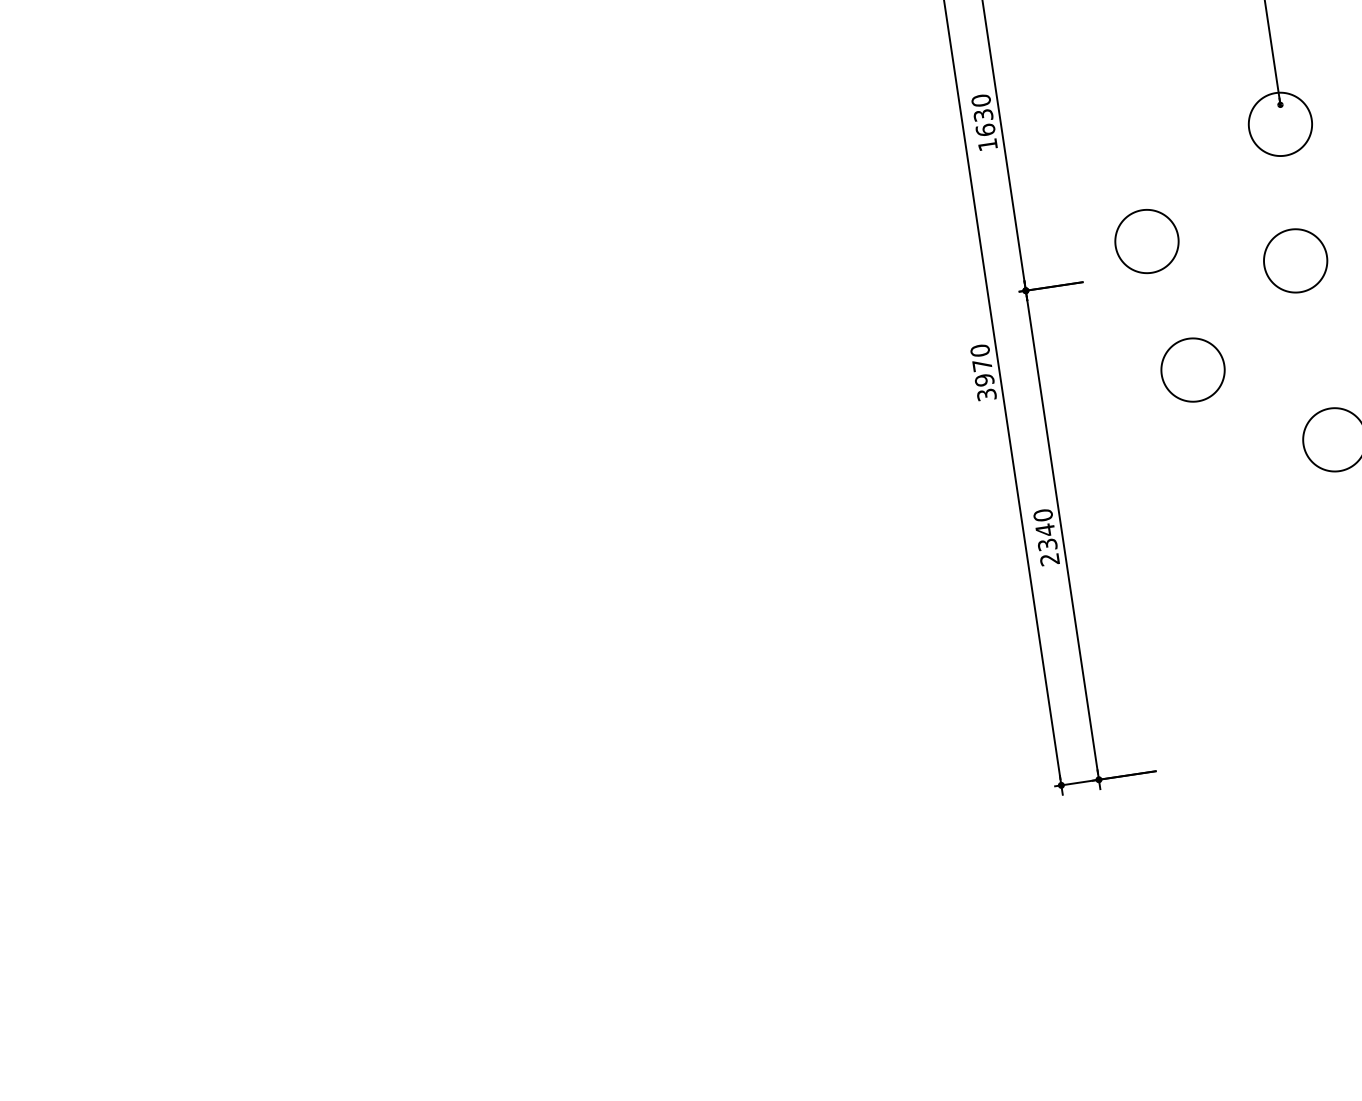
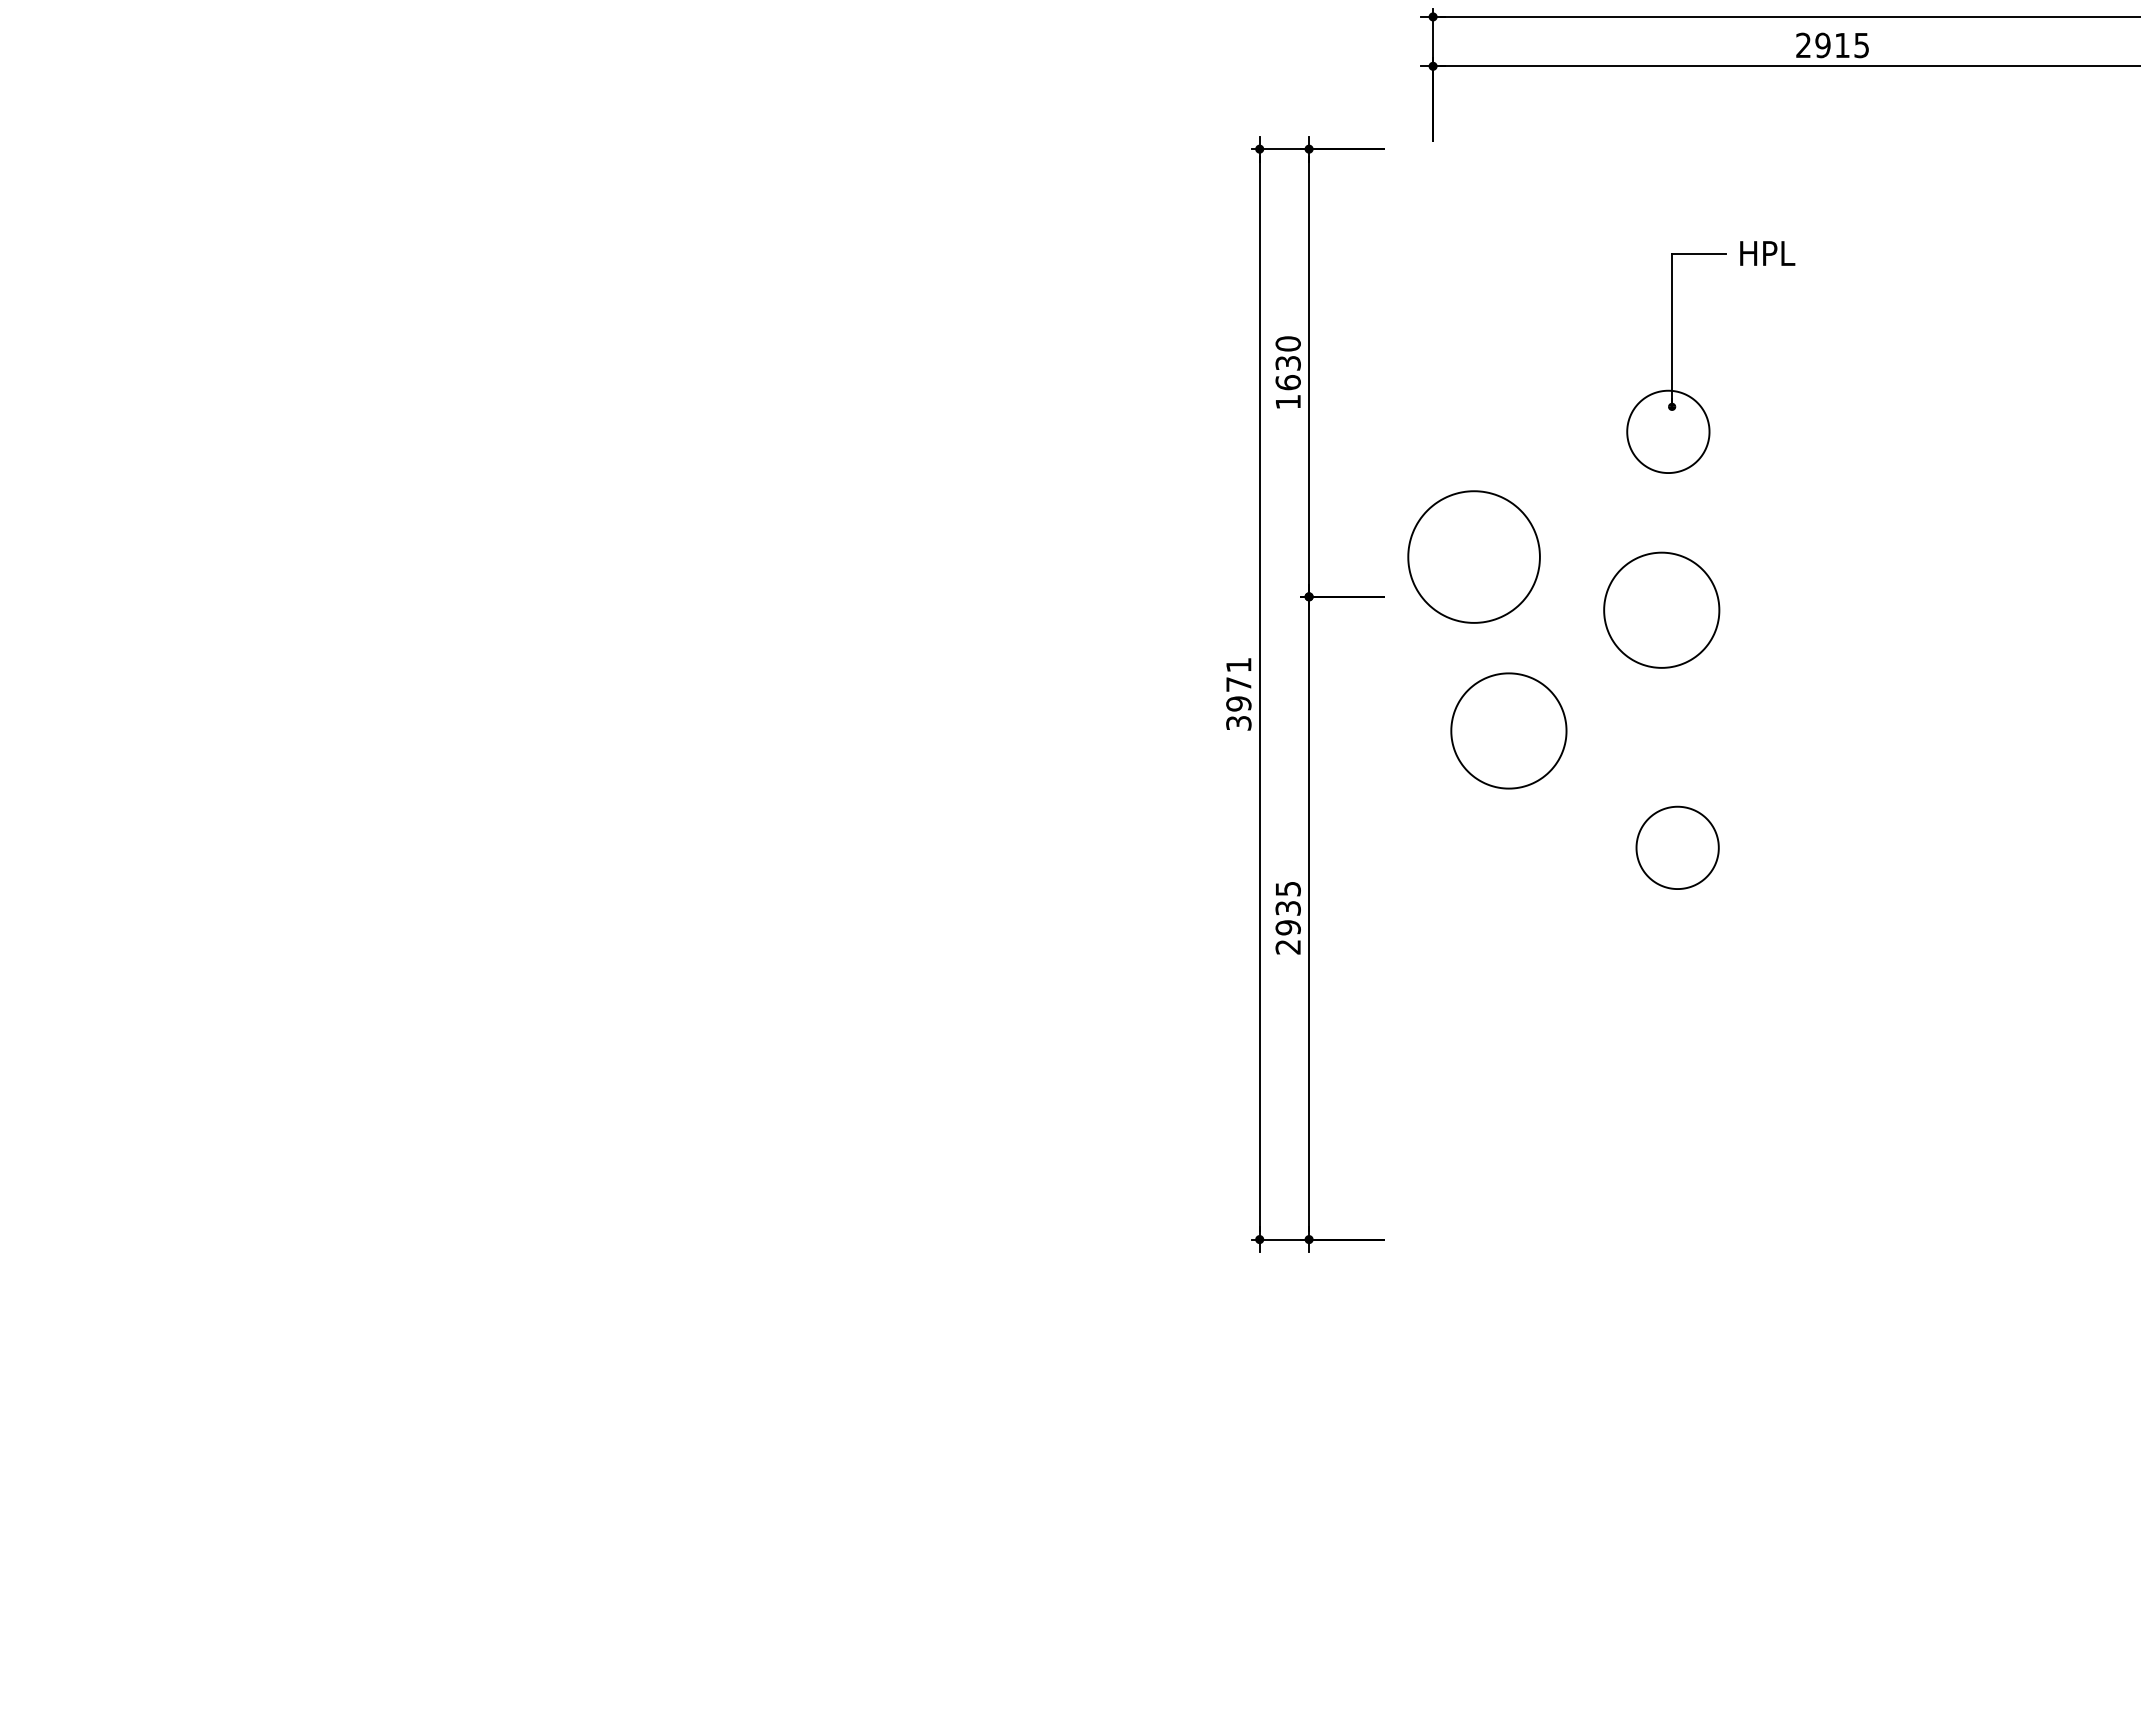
part: (1147, 241) -> (1474, 556), size x1.6
part: (1295, 261) -> (1661, 610), size x1.4
text: (979, 350) -> (1238, 664), 3970 -> 3971
part: (1192, 369) -> (1508, 730), size x1.4
text: (1044, 530) -> (1287, 908), 2340 -> 2935

